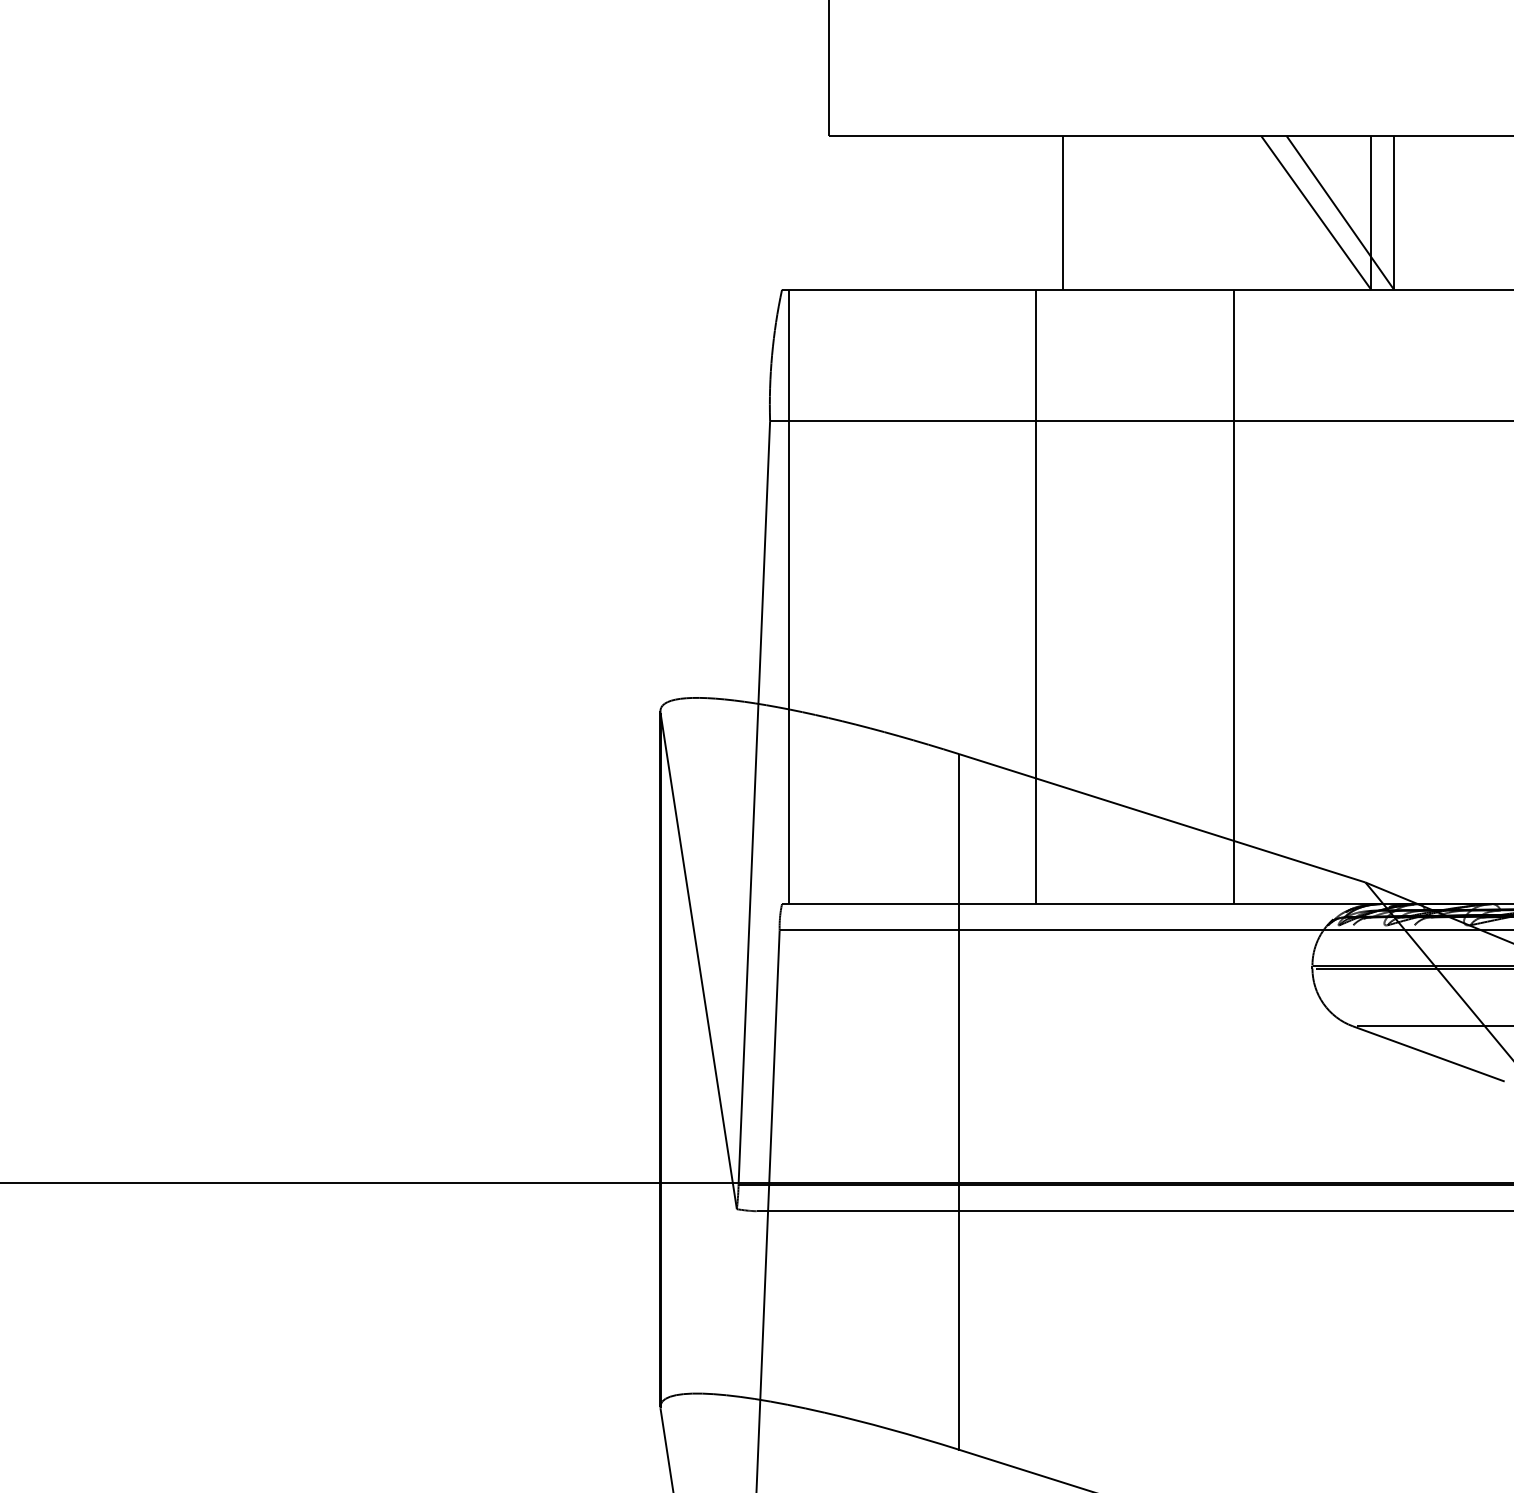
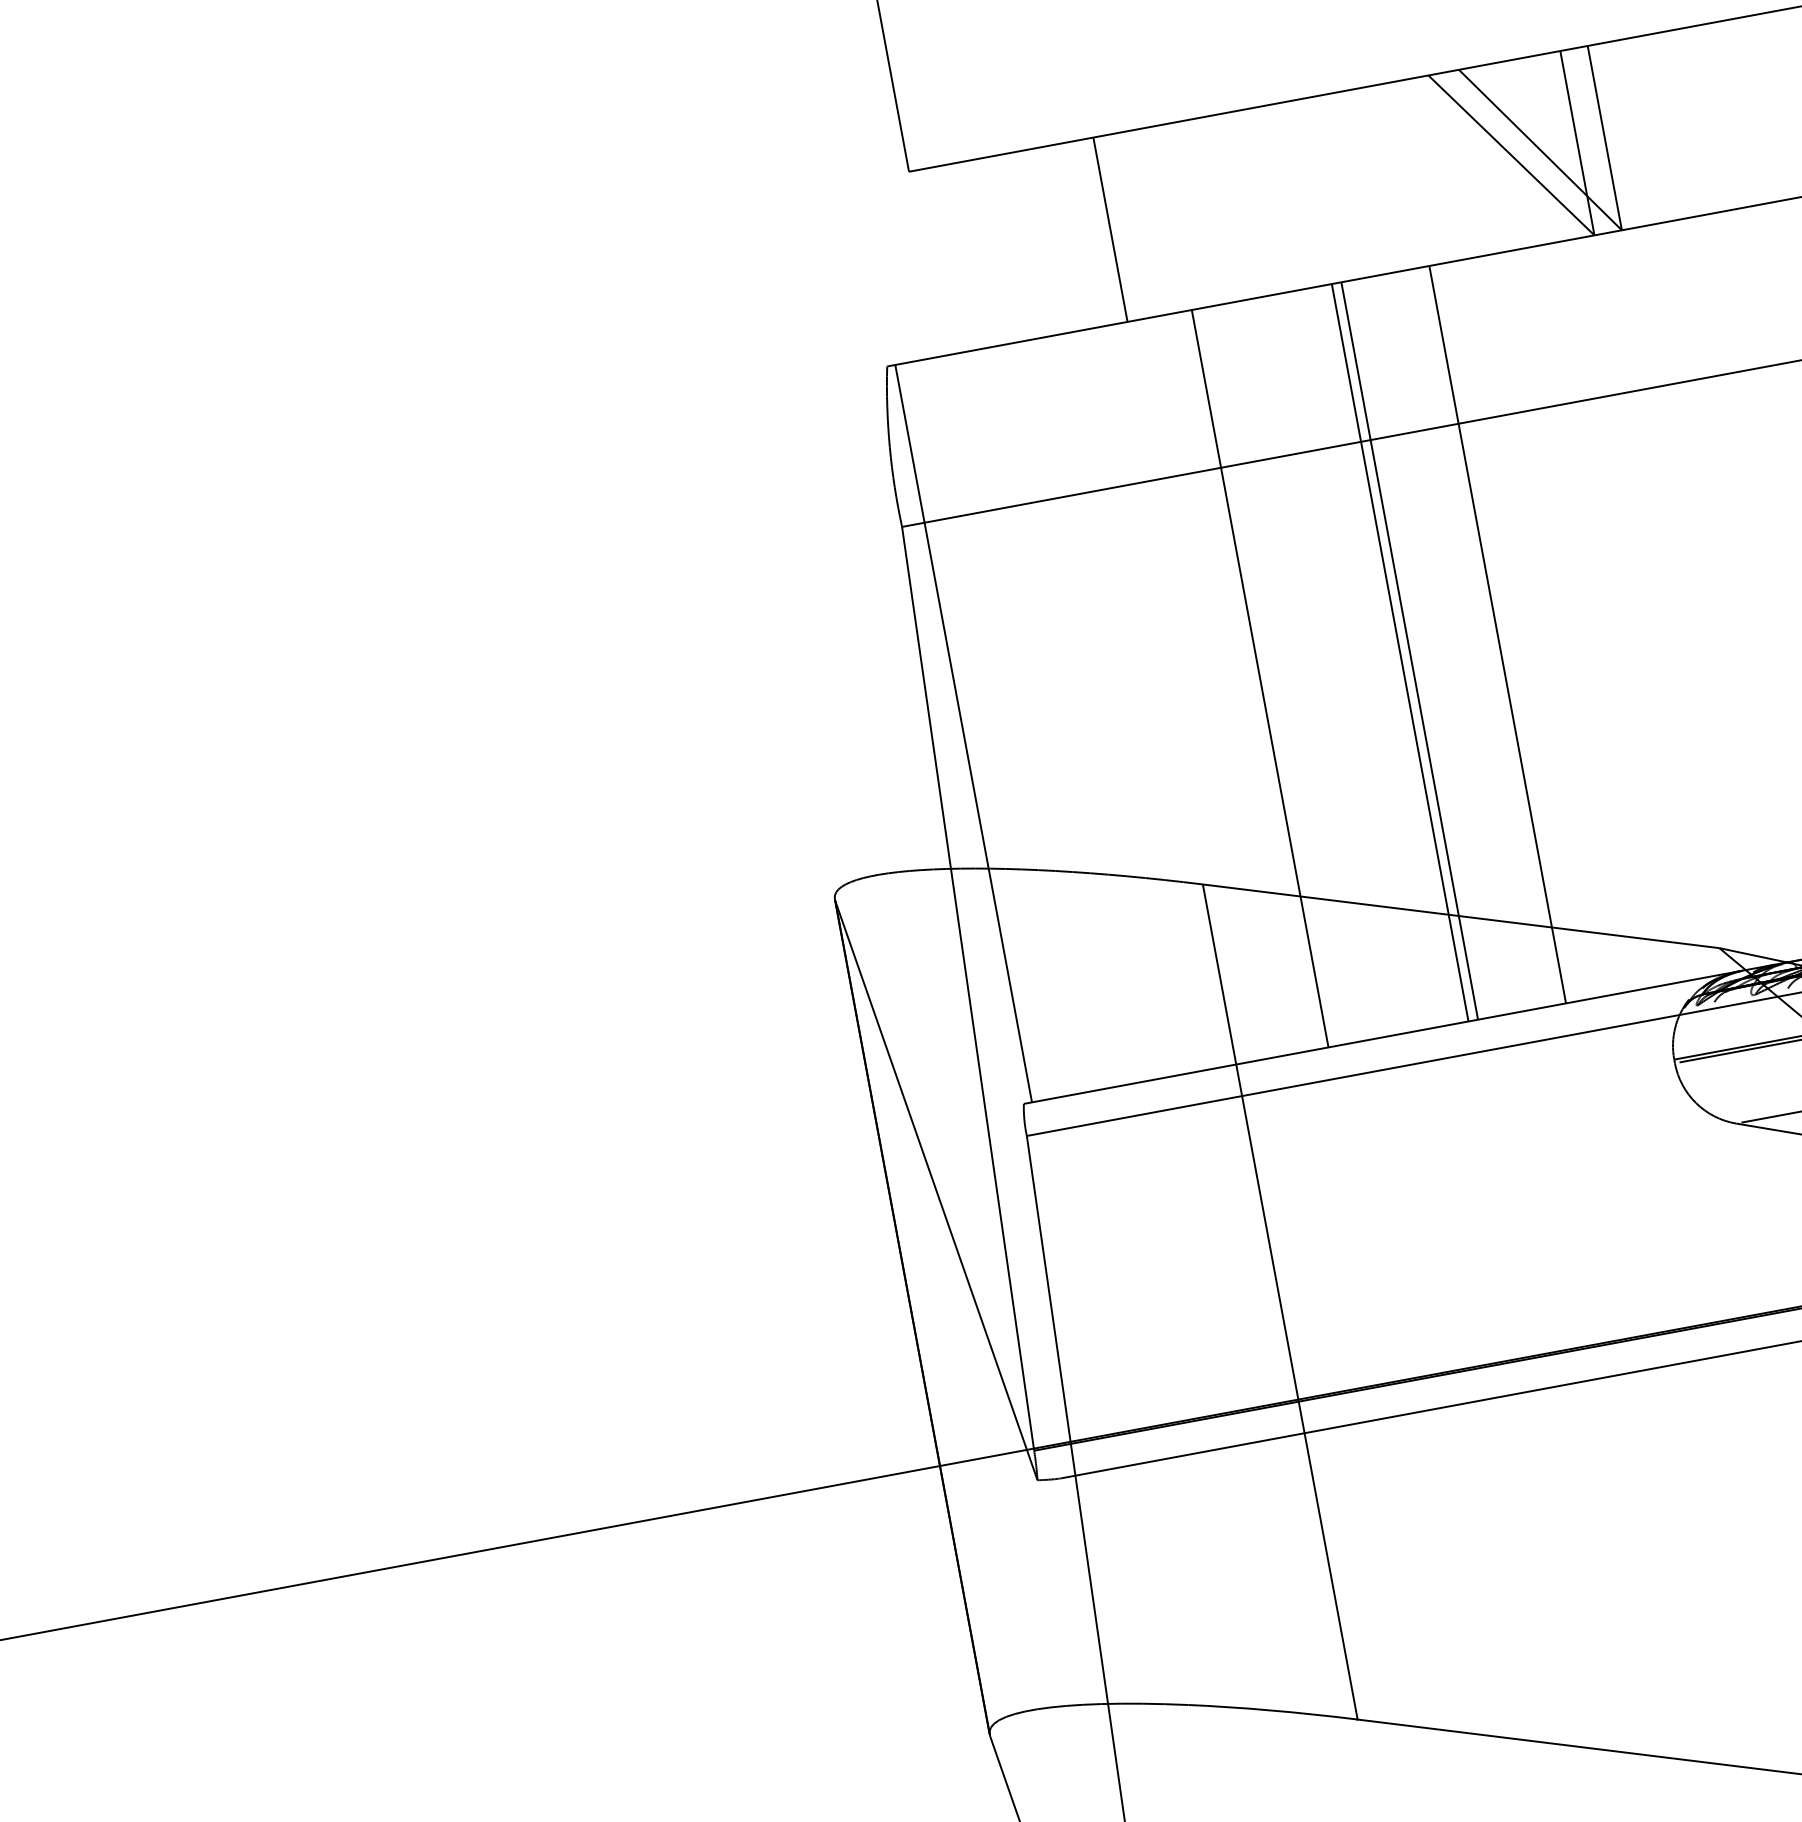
line: (1063, 212) -> (1110, 229), moved
line: (1152, 596) -> (1400, 652), added
line: (1160, 596) -> (1409, 650), added

